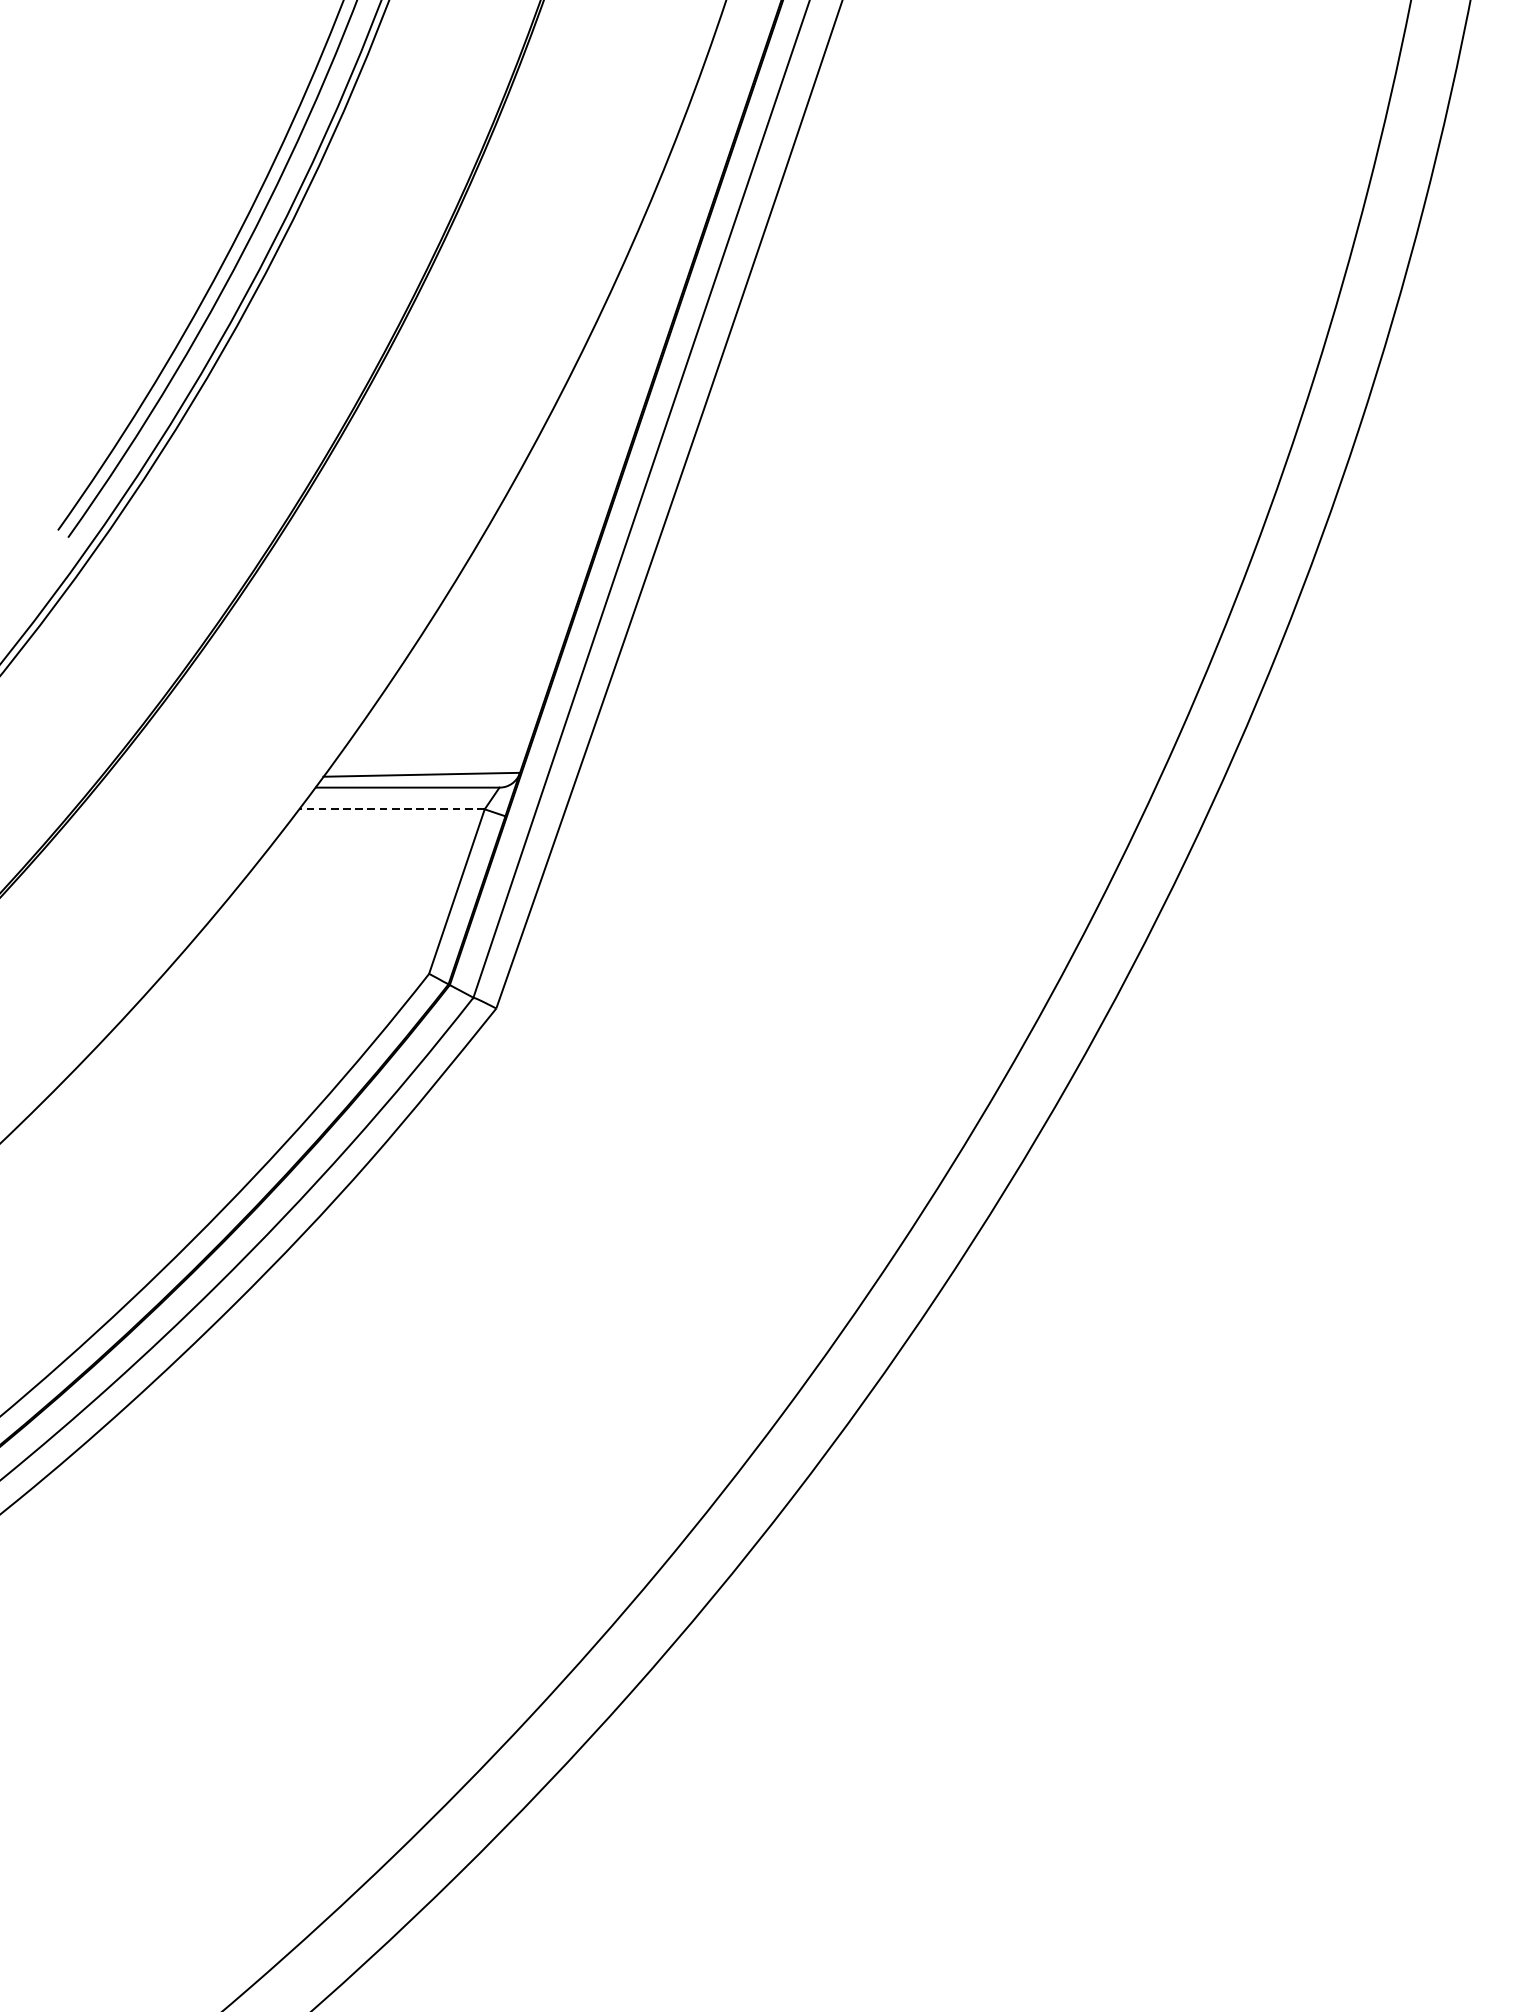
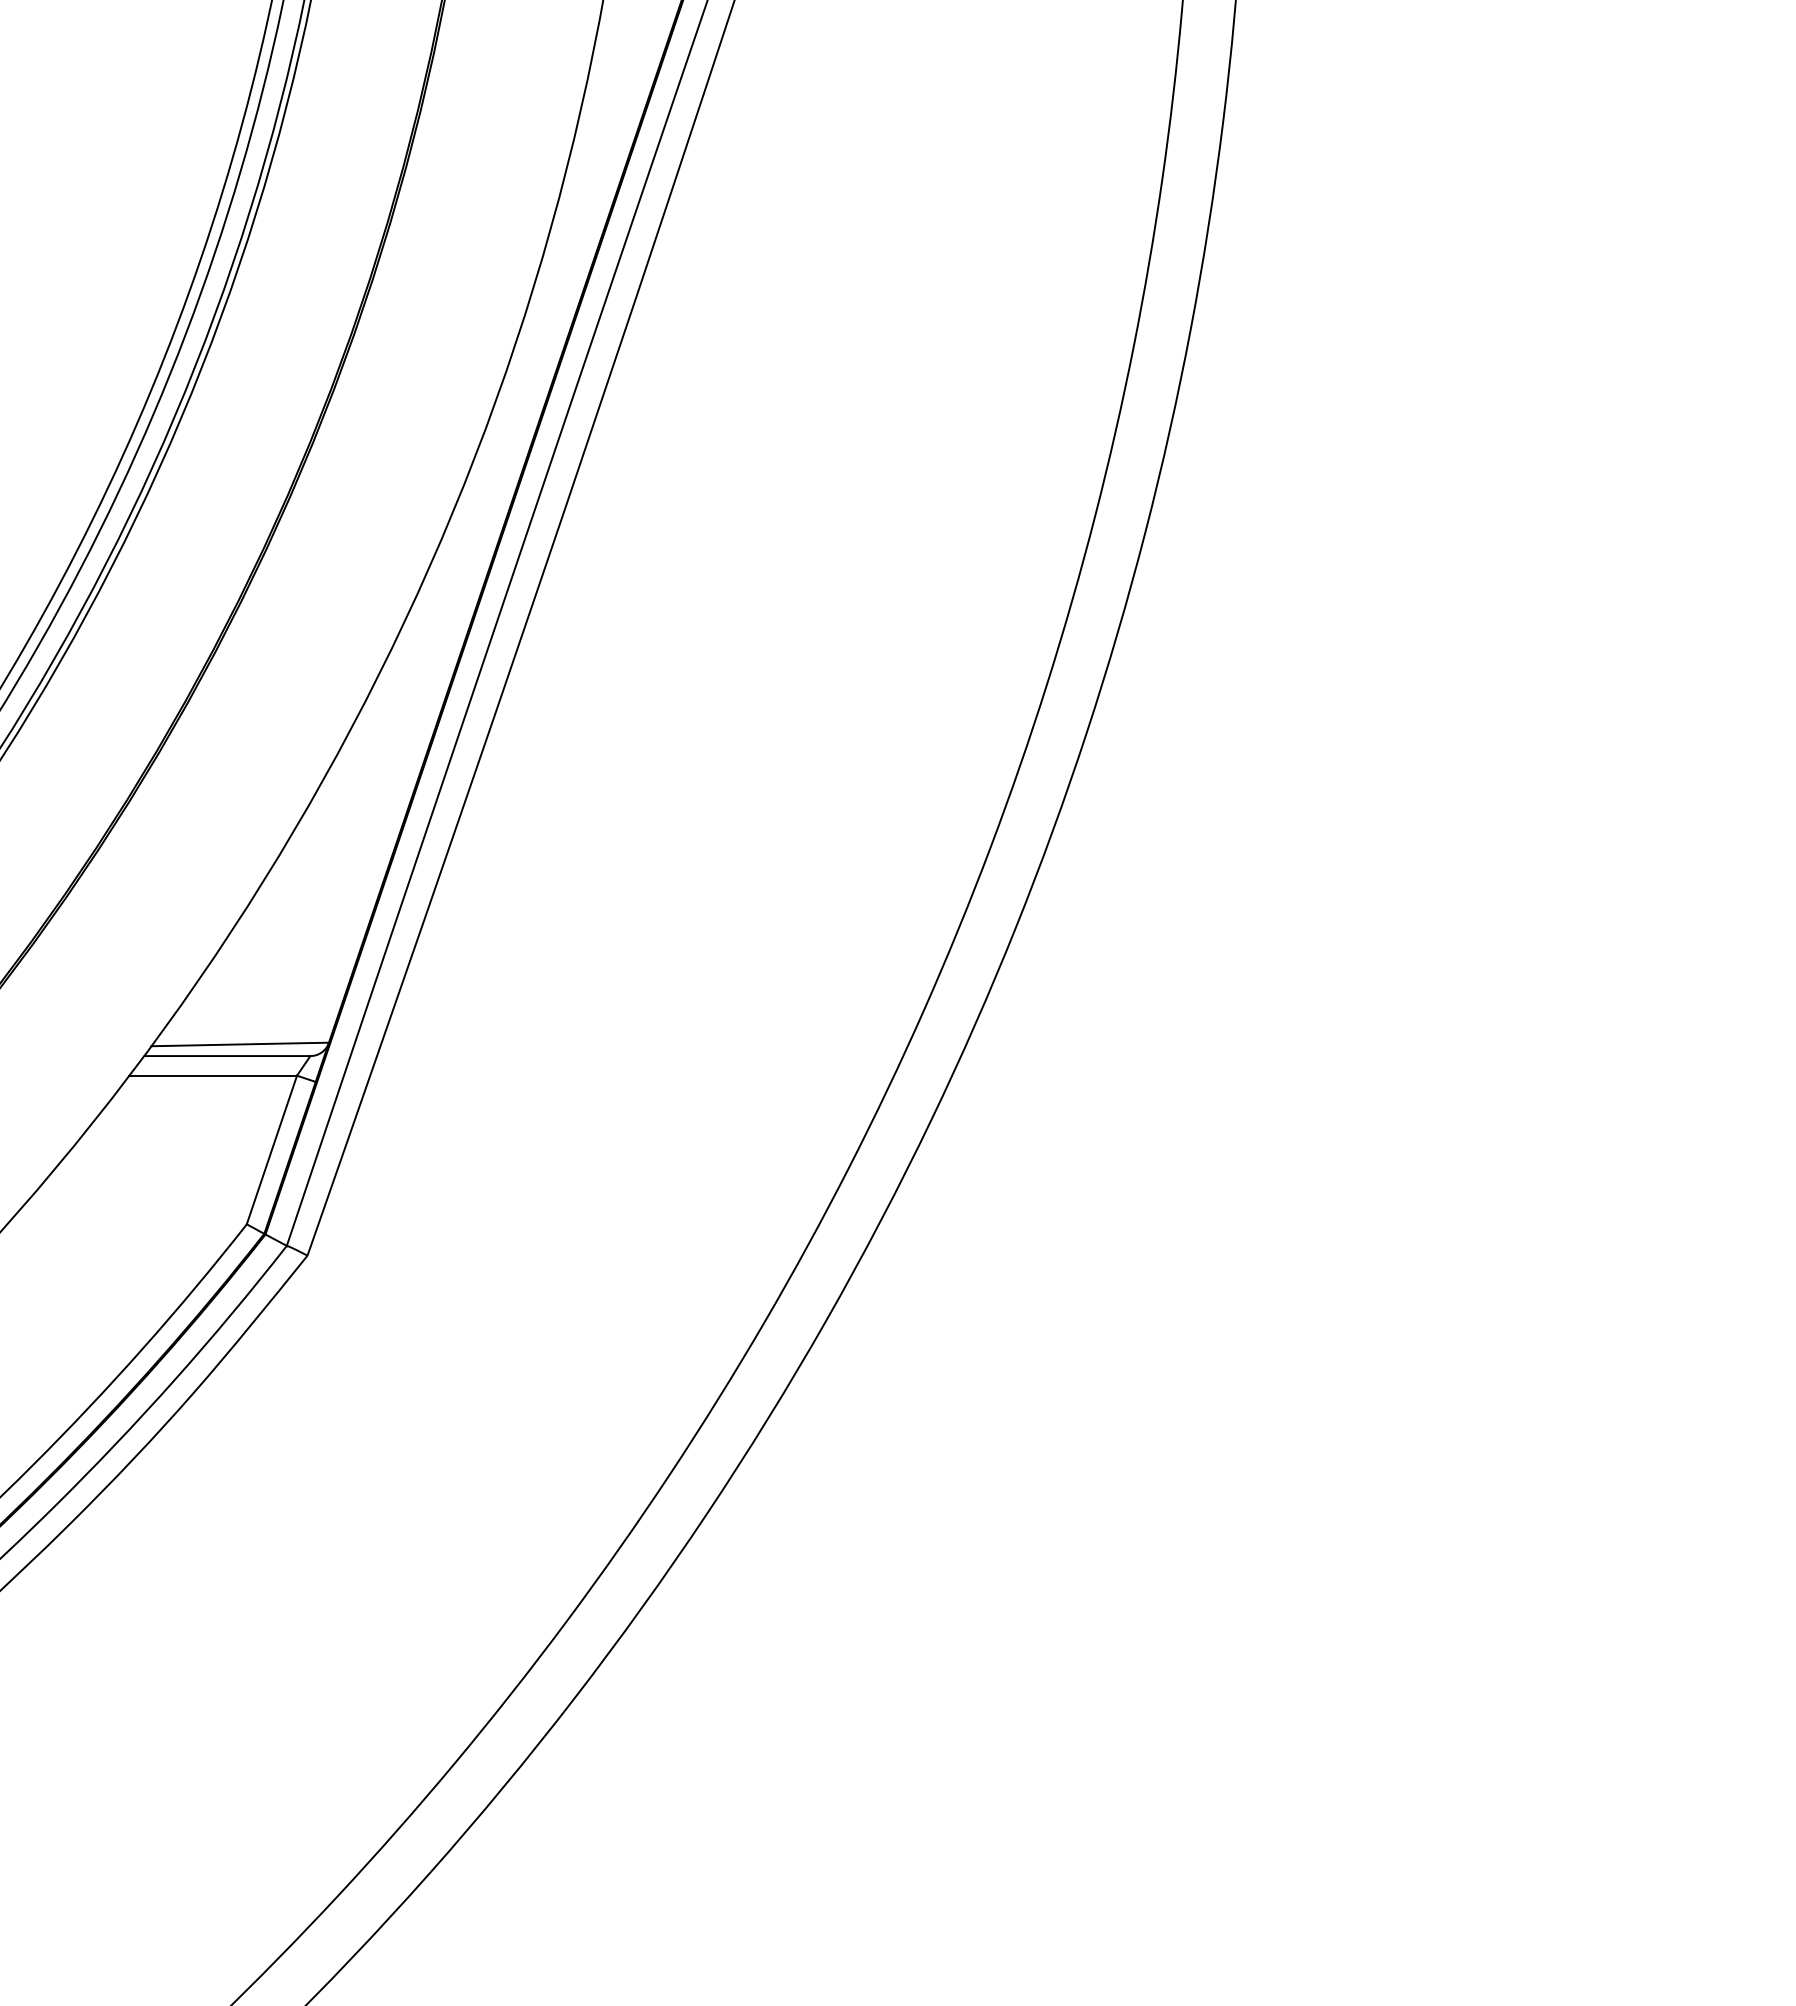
line: (392, 809) -> (213, 1075), dashed -> solid

